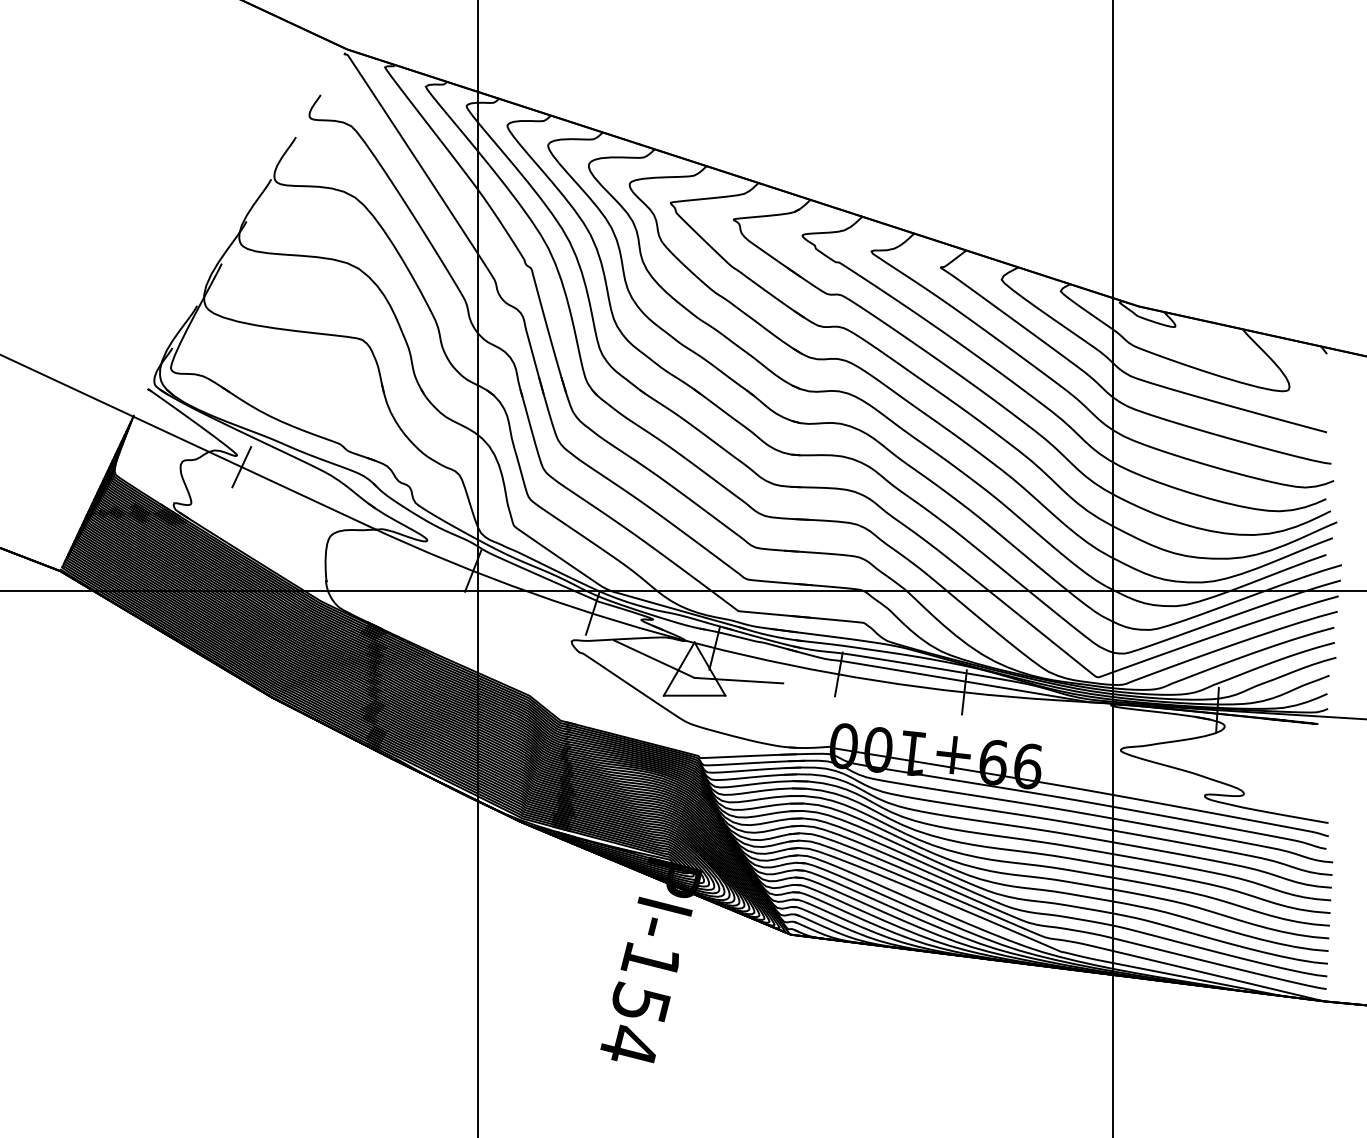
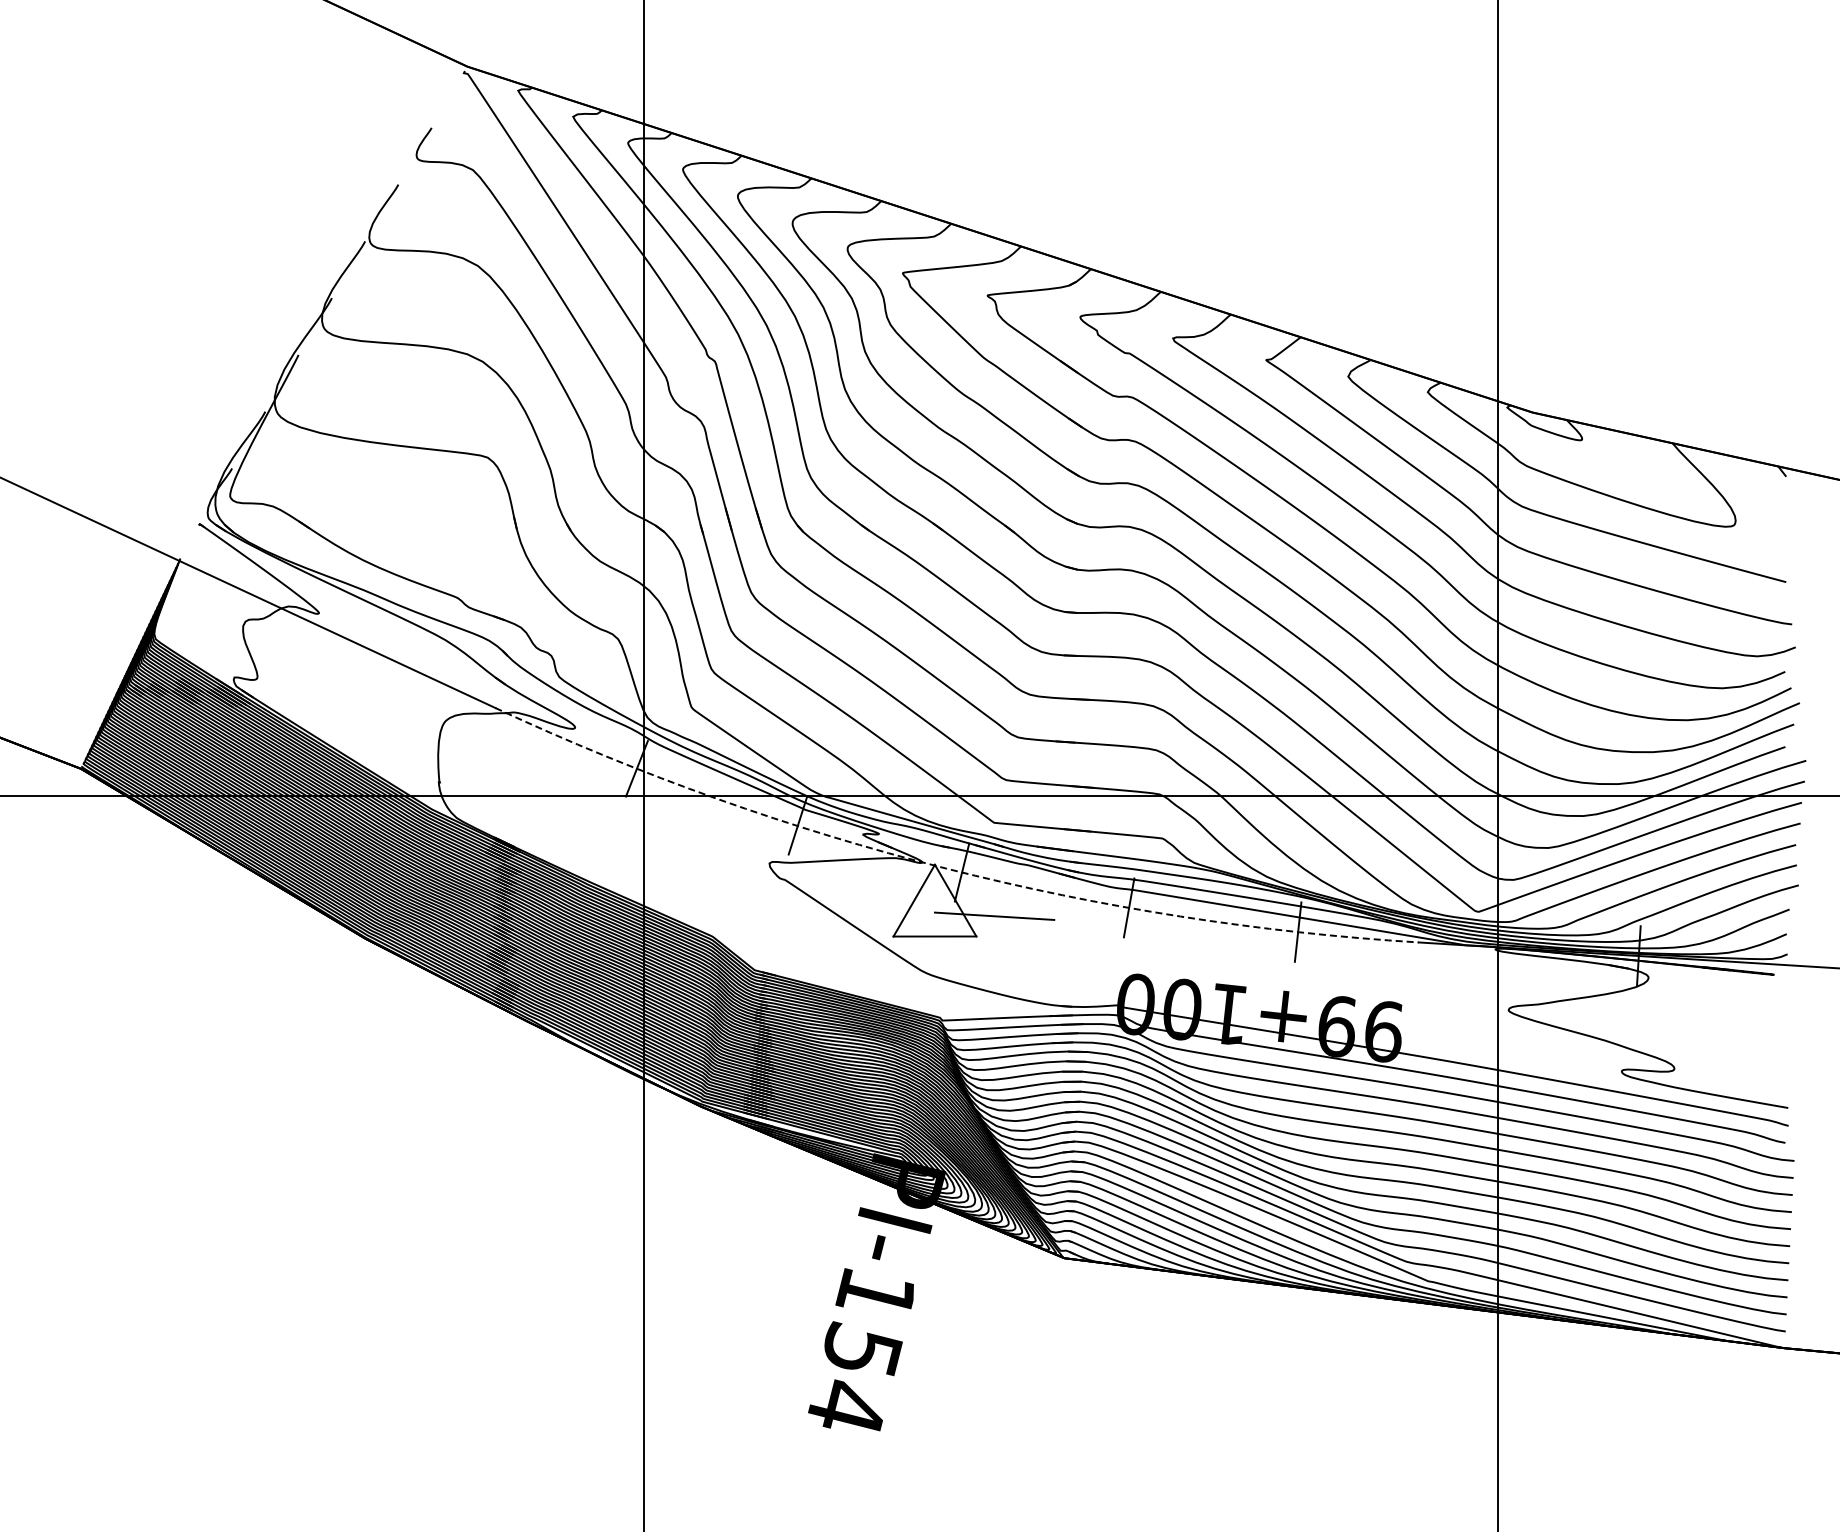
line: (241, 466) -> (325, 628), removed
arc: (703, 645) -> (946, 868), solid -> dashed
line: (654, 659) -> (880, 887), removed

